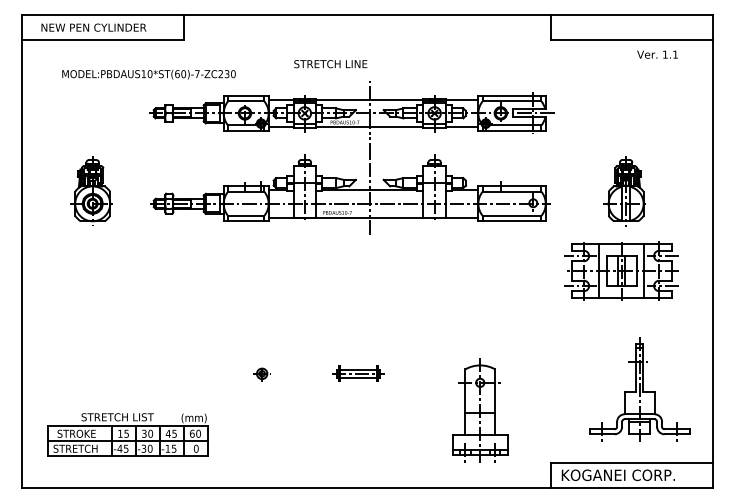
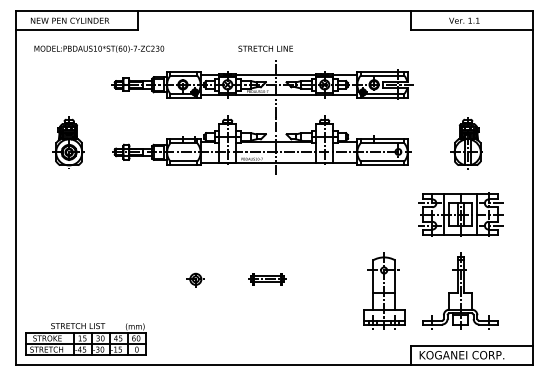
text: (657, 54) -> (464, 20), moved
text: (330, 64) -> (265, 49), moved
text: (148, 74) -> (98, 49), moved
part: (621, 270) -> (460, 214), moved
part: (261, 373) -> (195, 279), size x1.43
part: (639, 389) -> (460, 291), moved
part: (480, 410) -> (384, 291), moved
part: (127, 434) -> (85, 338), moved

